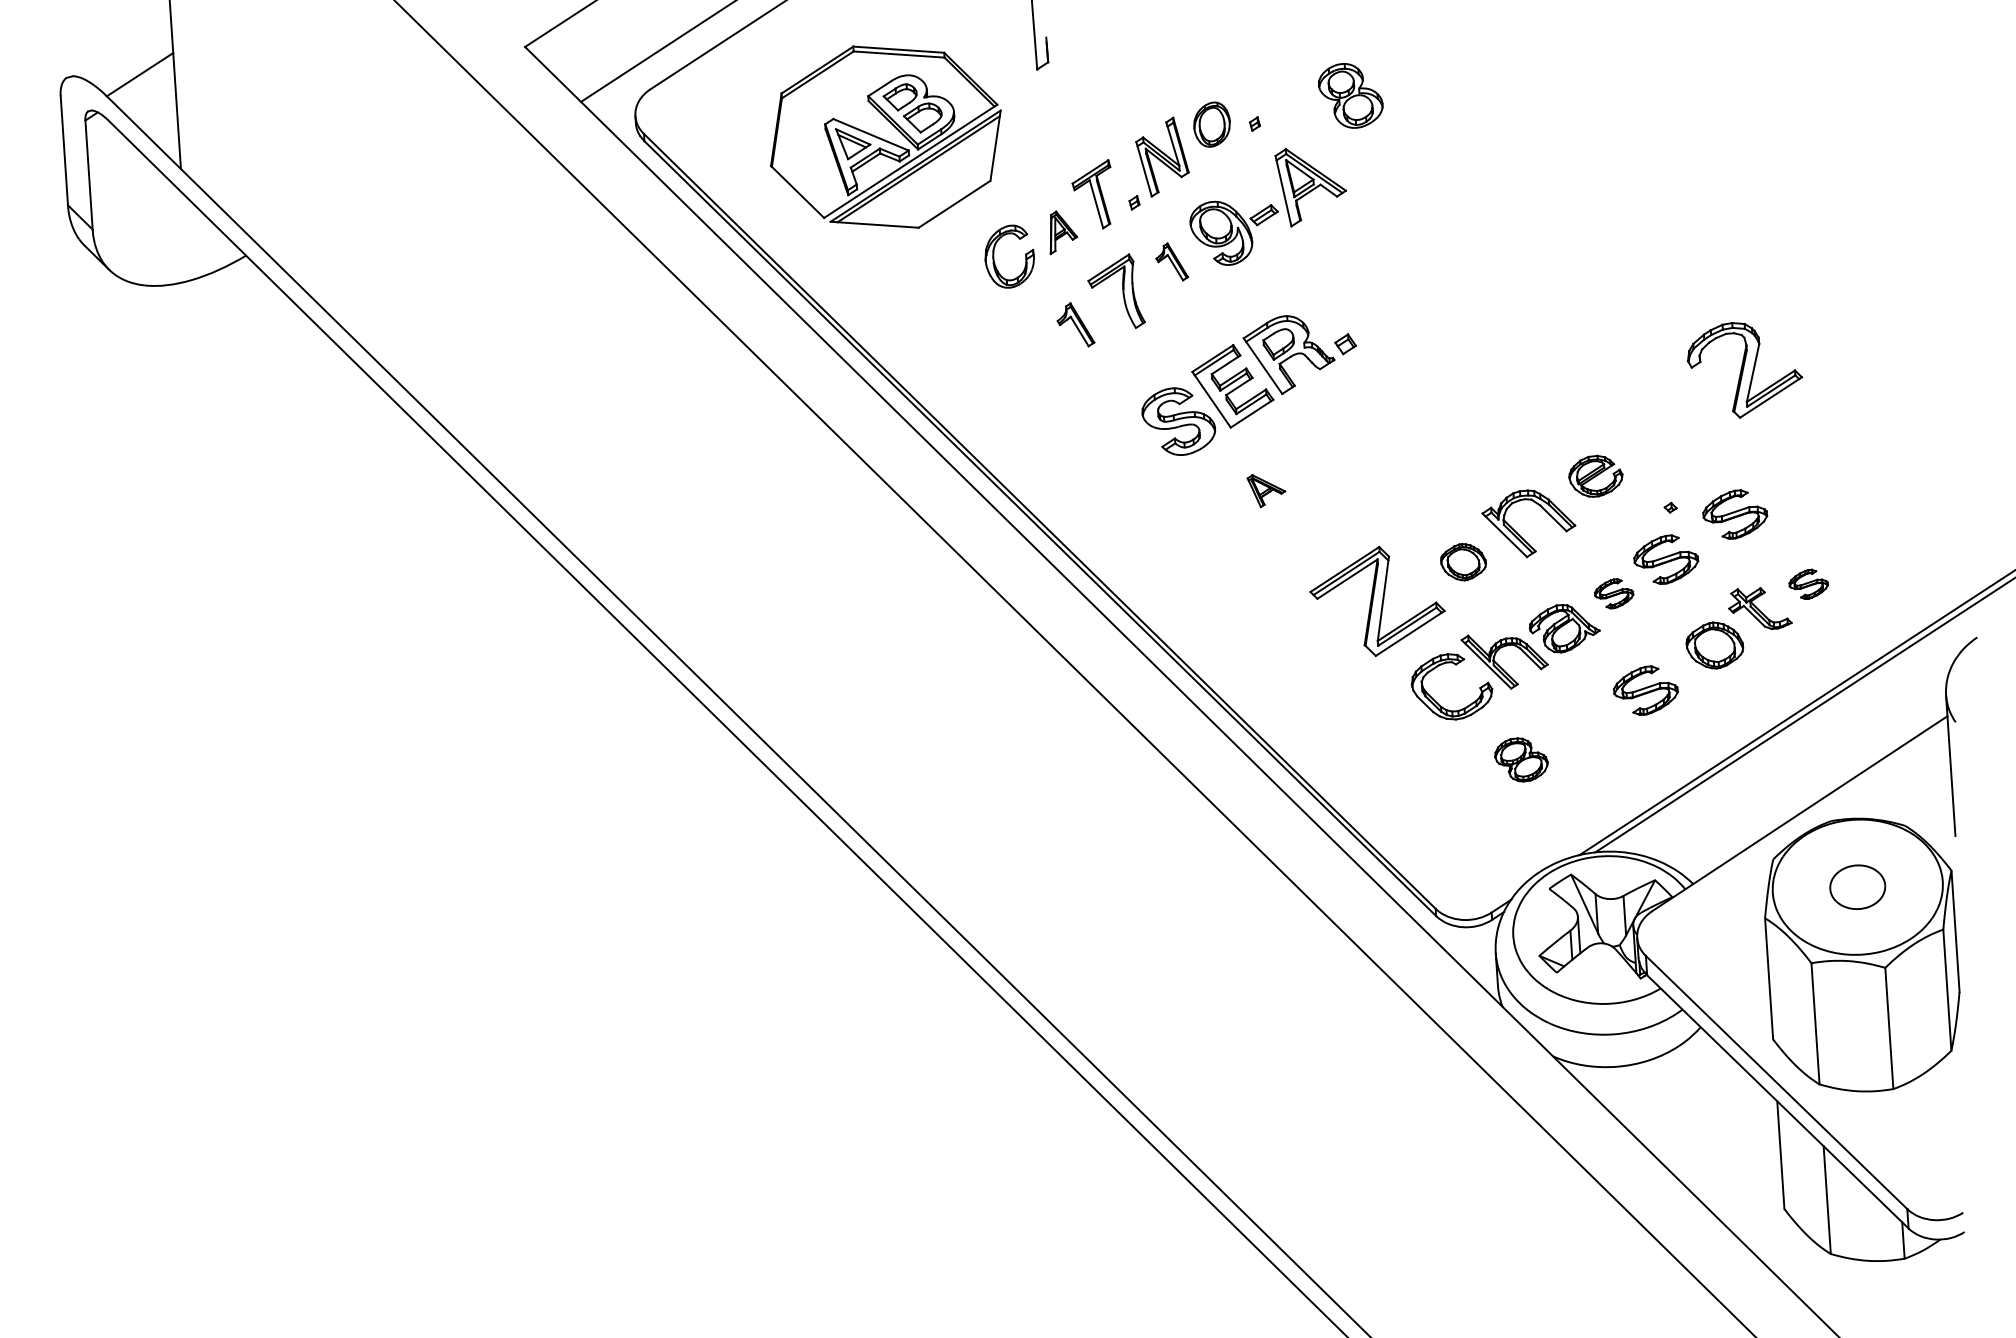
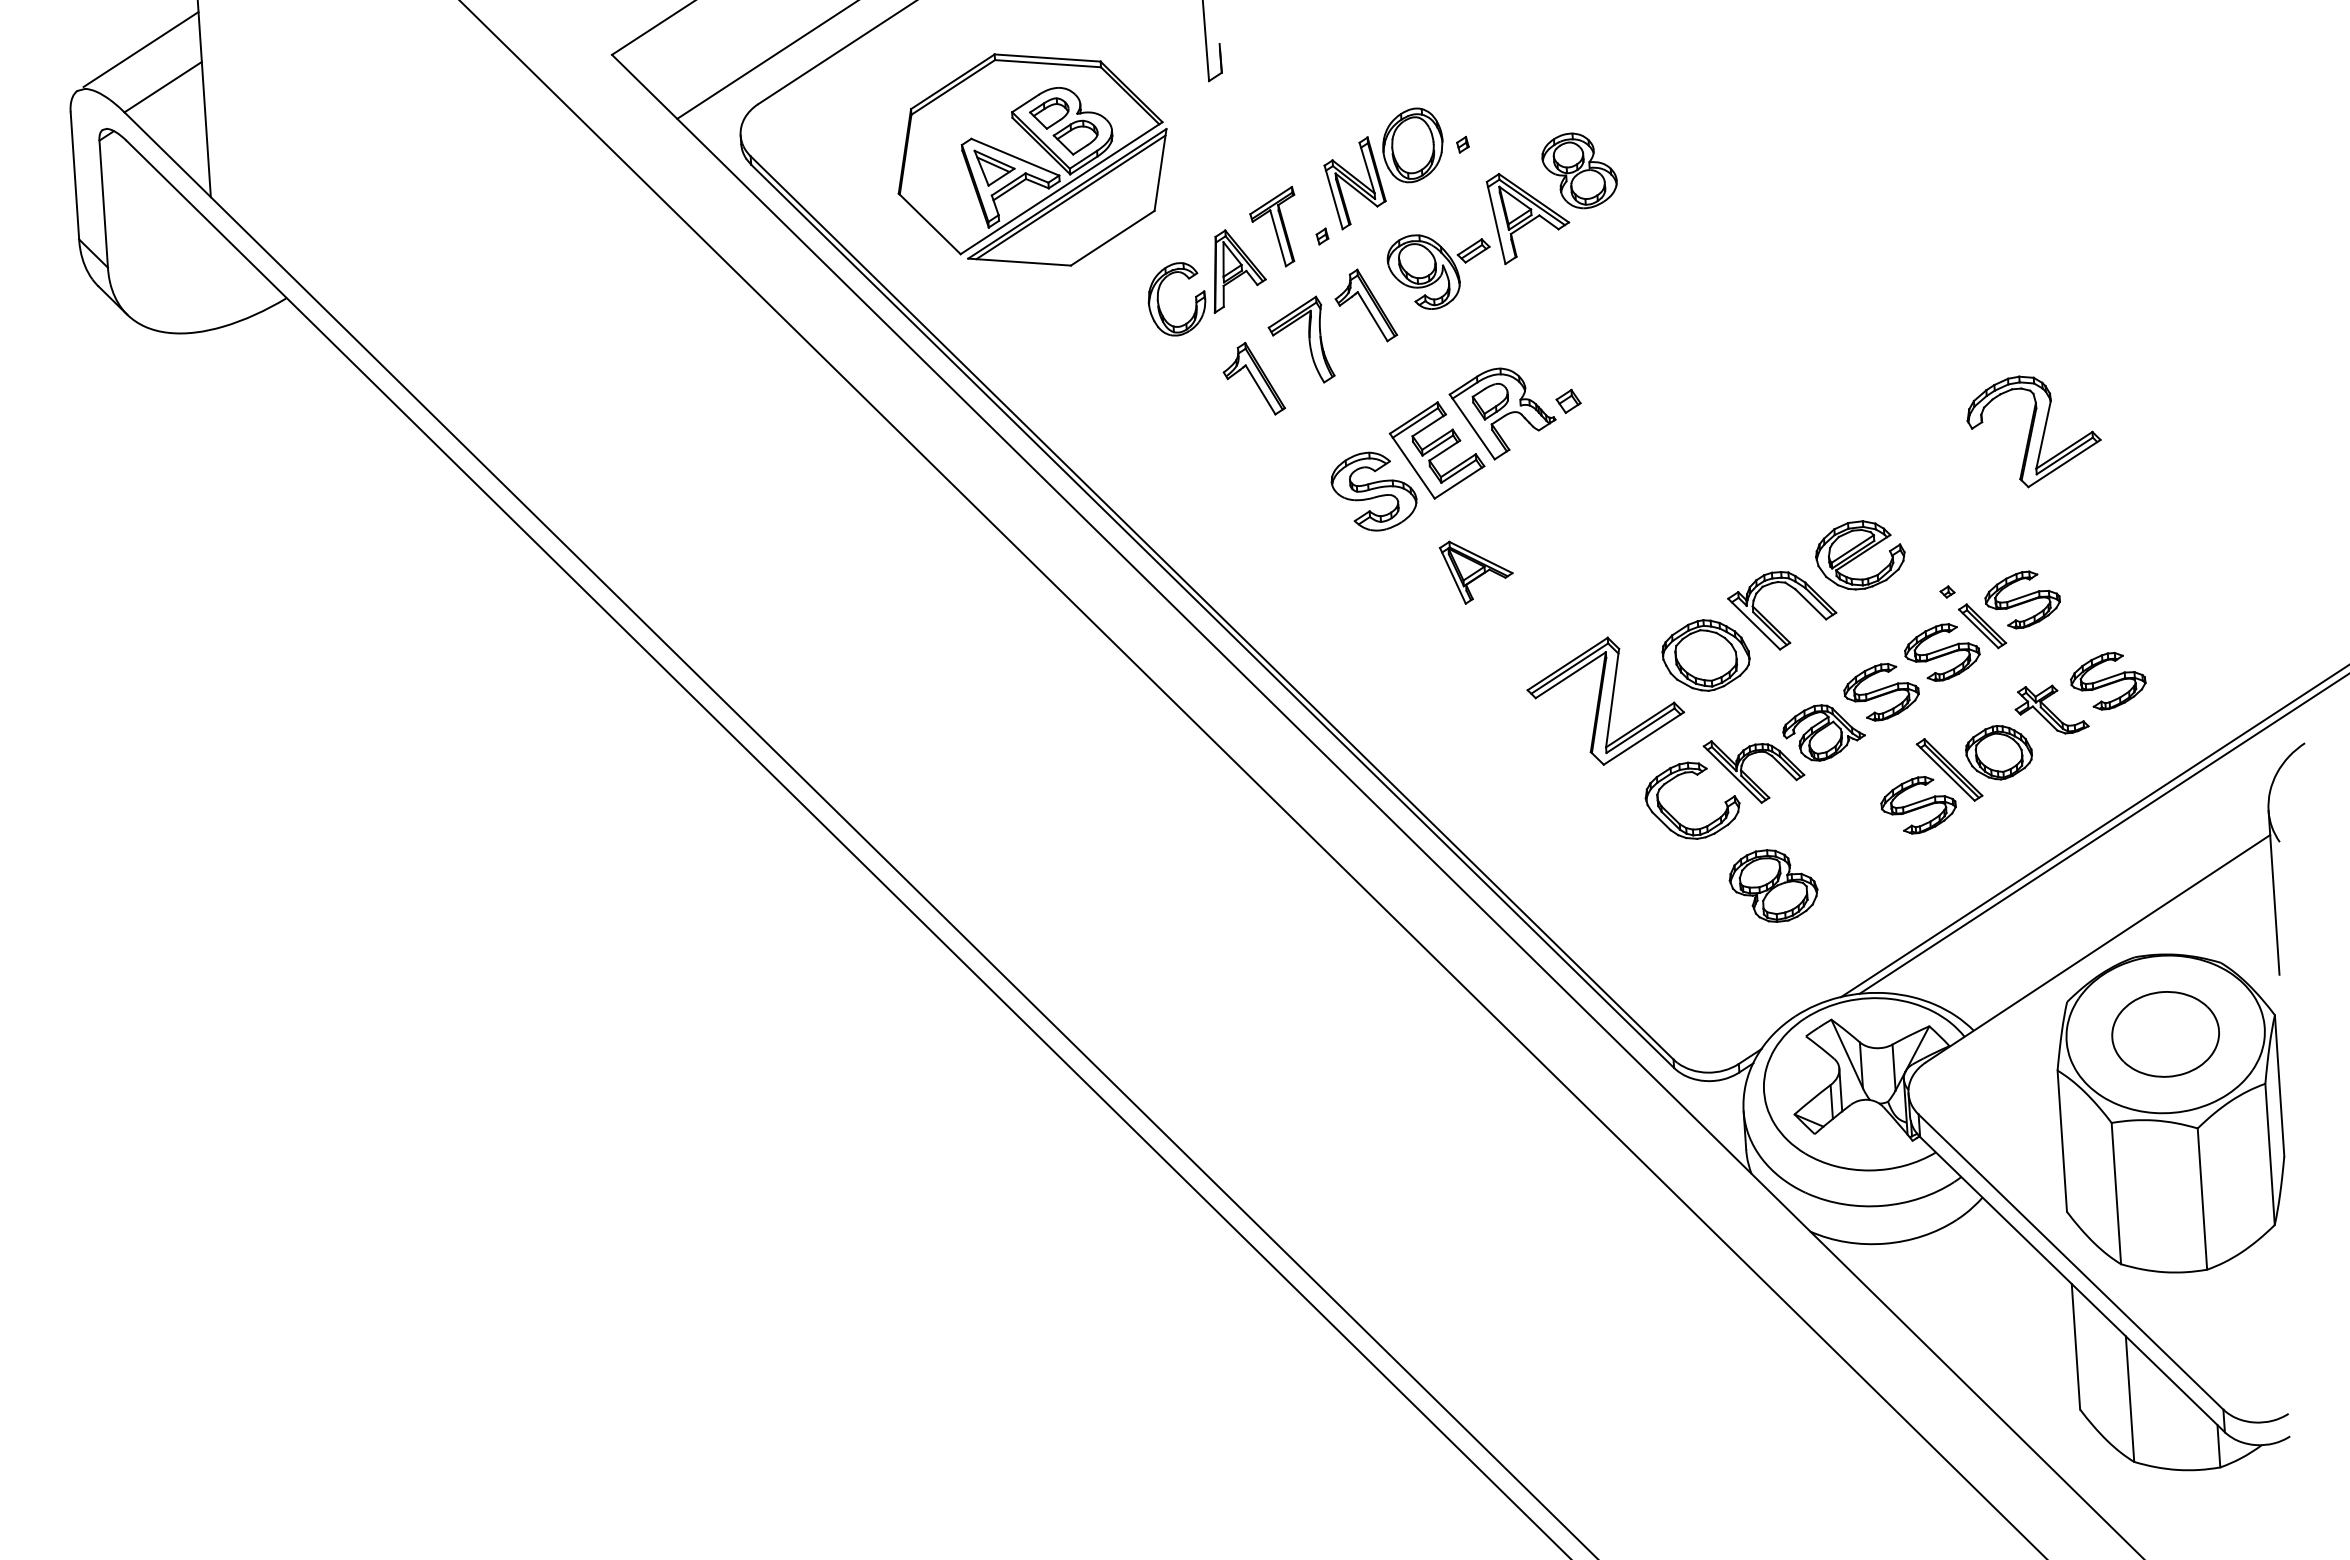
line: (120, 42) -> (140, 49), added
part: (1350, 95) -> (1579, 170), moved
part: (1211, 124) -> (1412, 145), size x1.43
part: (1063, 232) -> (1239, 271), size x1.67
part: (1172, 261) -> (1366, 305), size x1.67
part: (1075, 324) -> (1253, 378), size x1.43
part: (1596, 476) -> (1860, 555), size x1.43
part: (1265, 491) -> (1475, 572), size x1.67
part: (1700, 537) -> (1982, 626), added
part: (1463, 562) -> (1705, 655), size x1.67
part: (1808, 584) -> (2108, 681), size x1.67
part: (1614, 593) -> (1881, 692), size x1.67
part: (1672, 659) -> (1949, 769), added
part: (1521, 759) -> (1773, 885), size x1.43
part: (1857, 887) -> (2165, 1034), size x1.67

